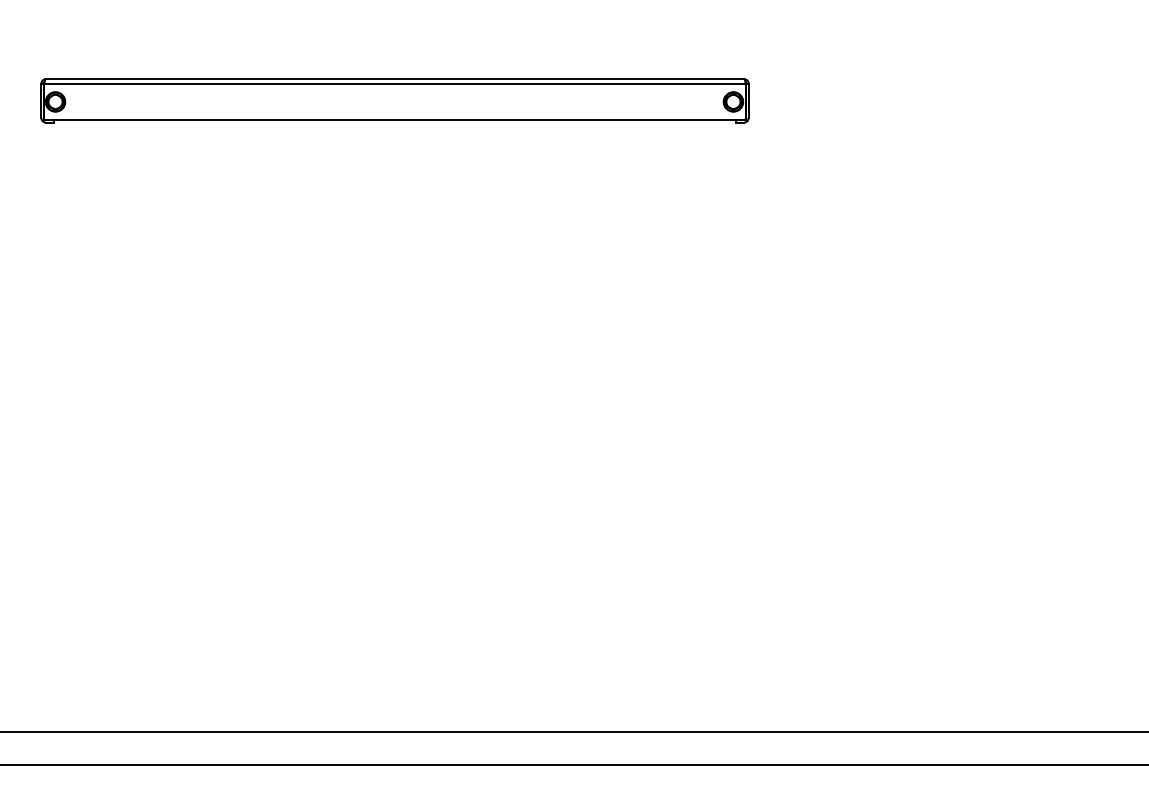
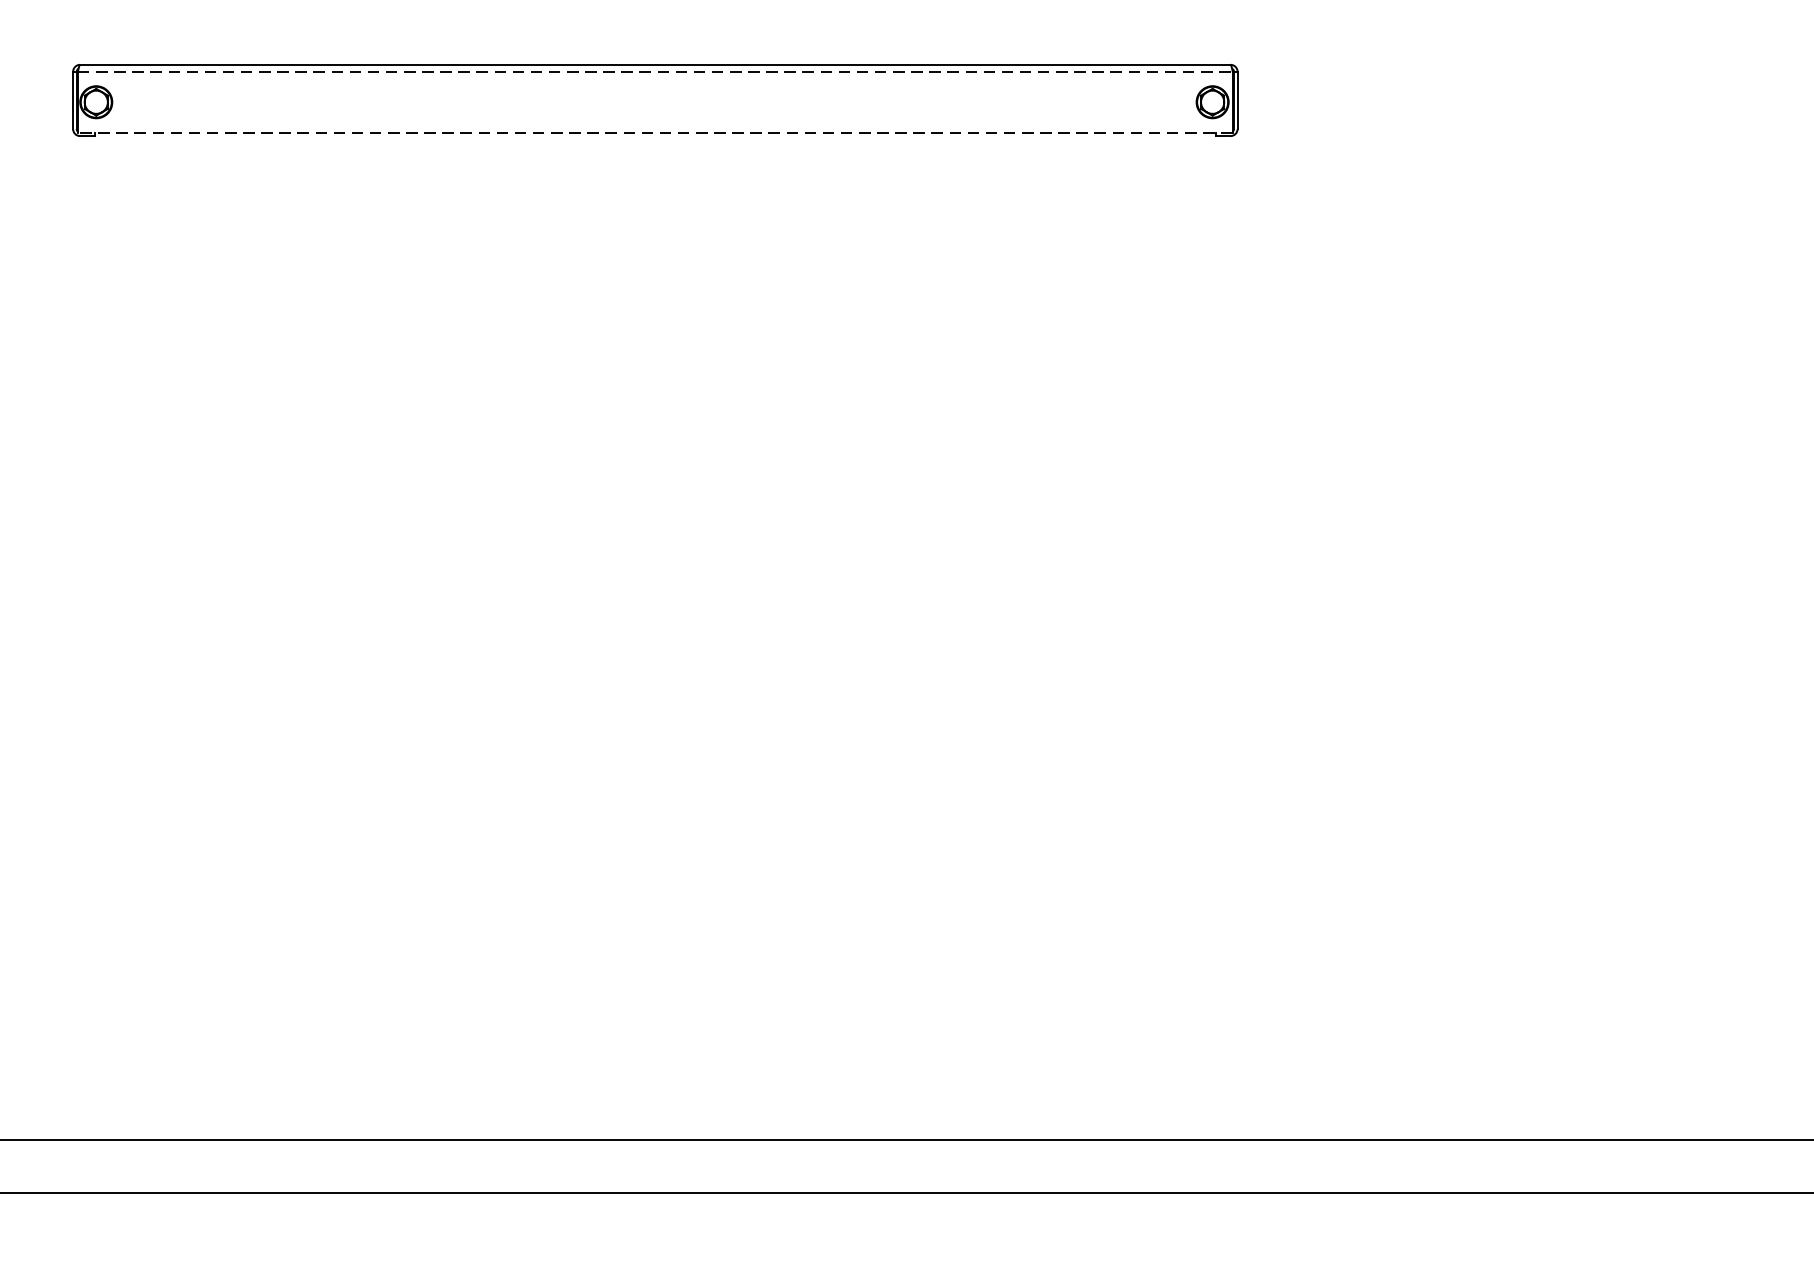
line: (395, 83) -> (656, 71), solid -> dashed
line: (395, 120) -> (656, 132), solid -> dashed

